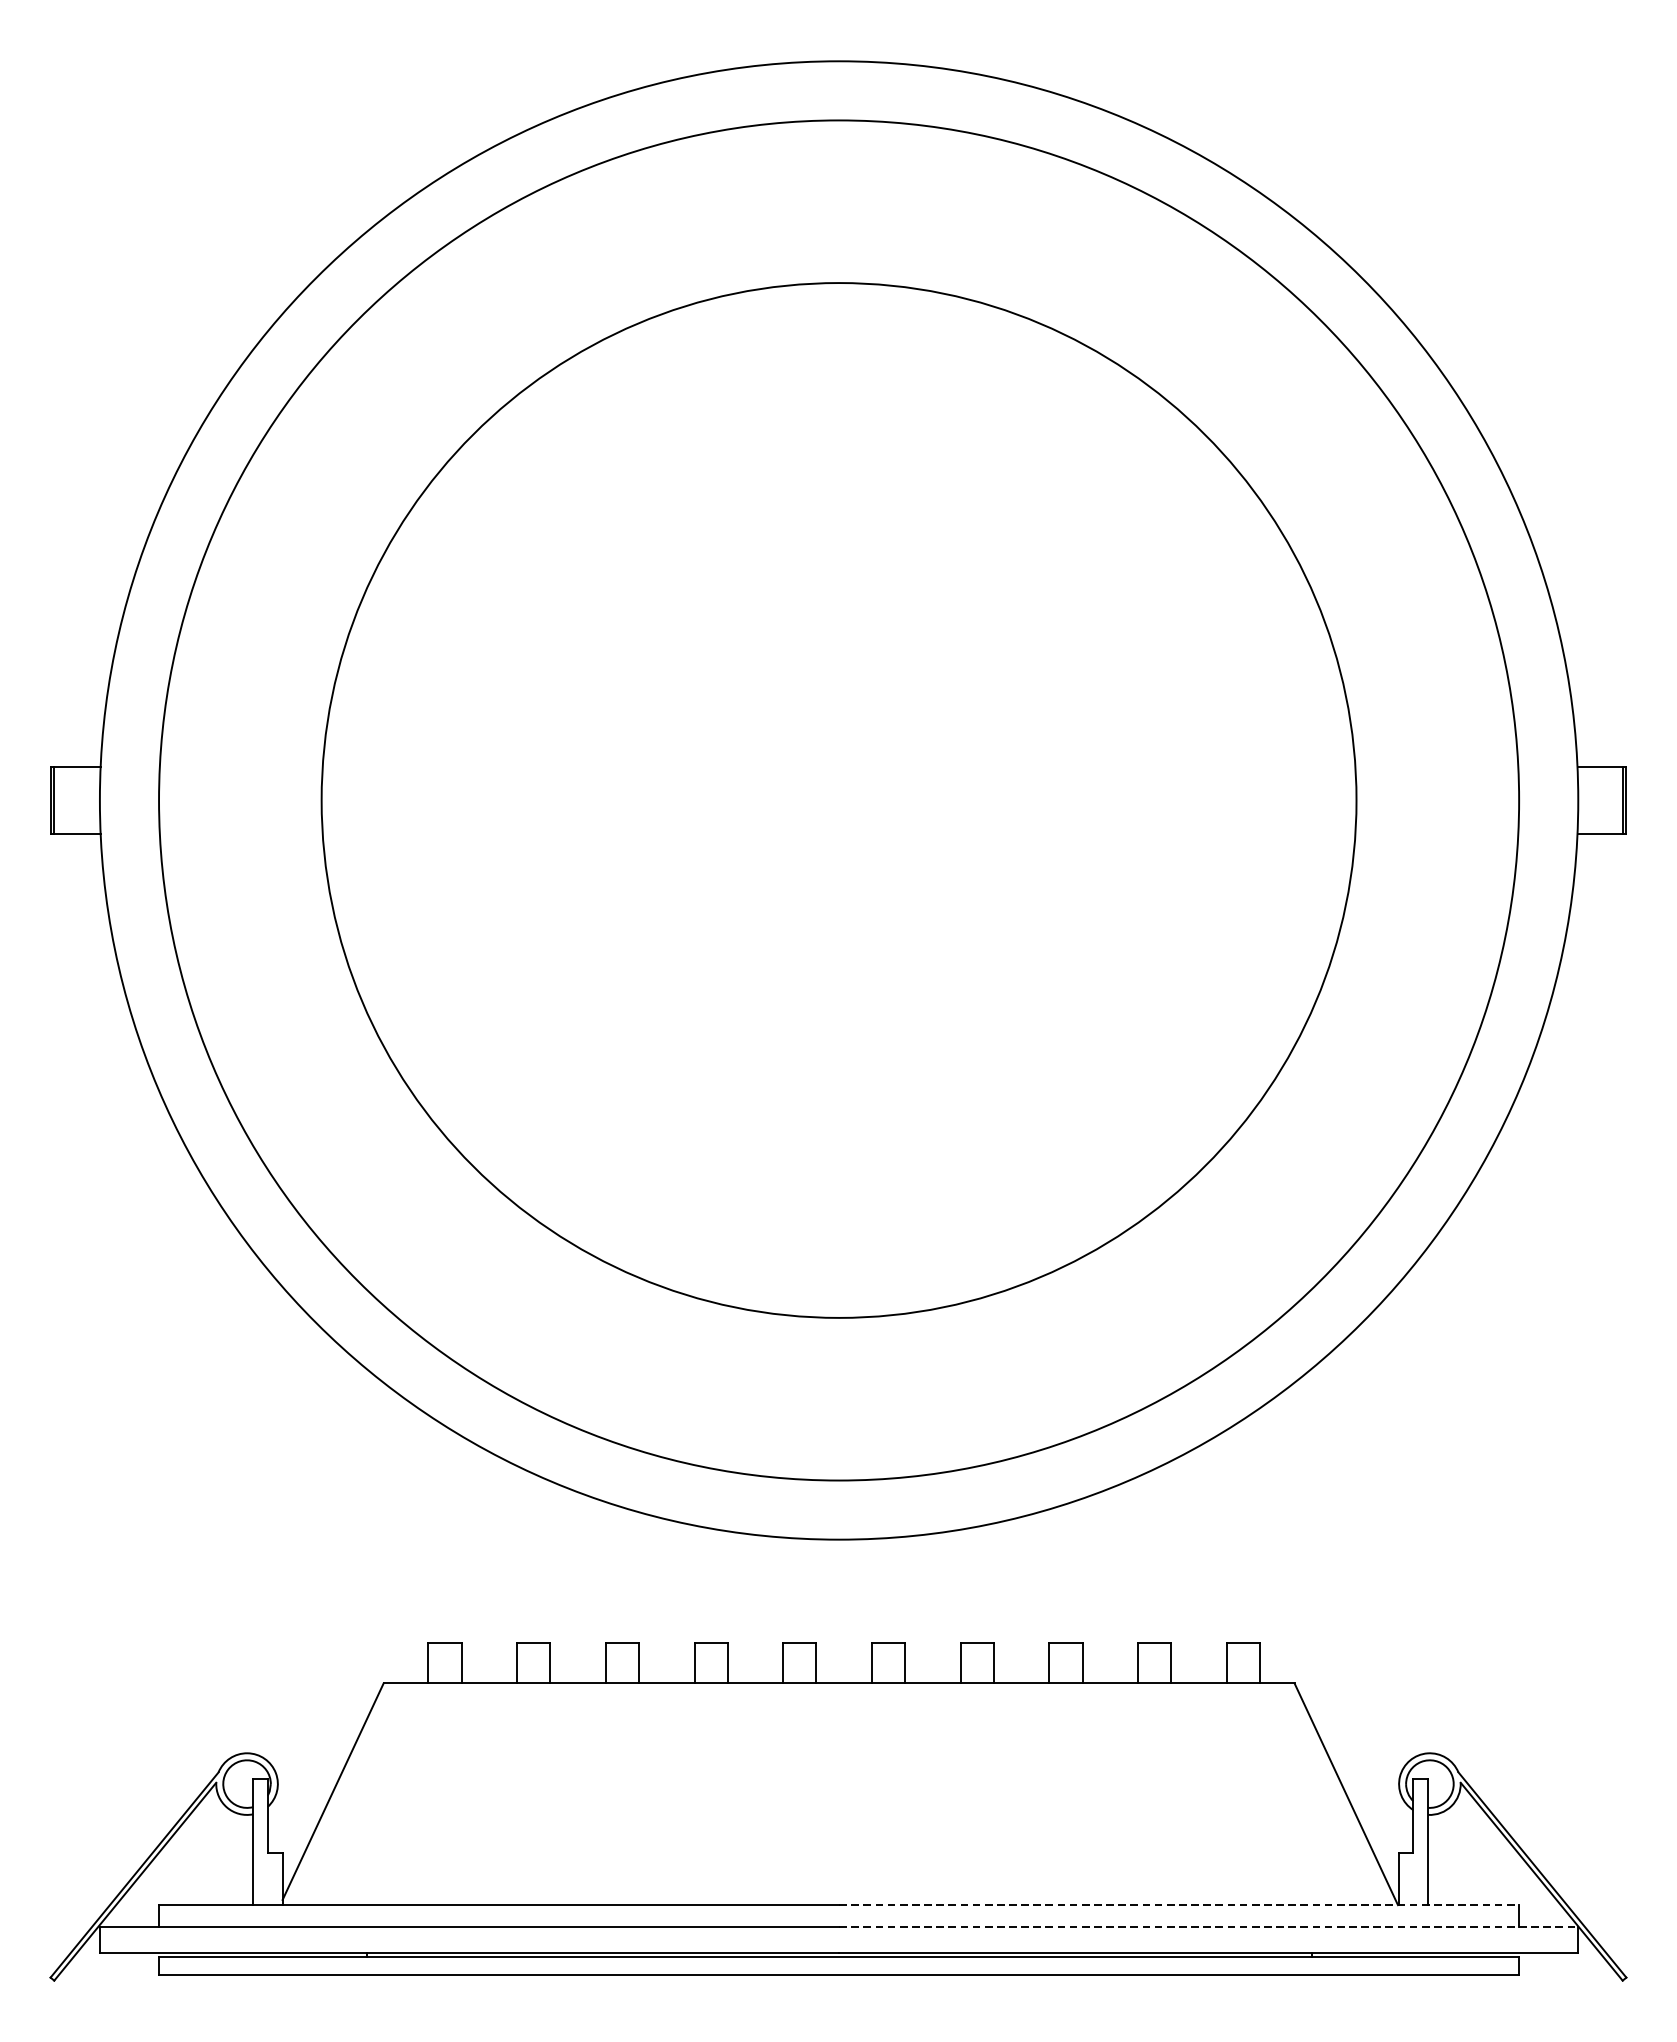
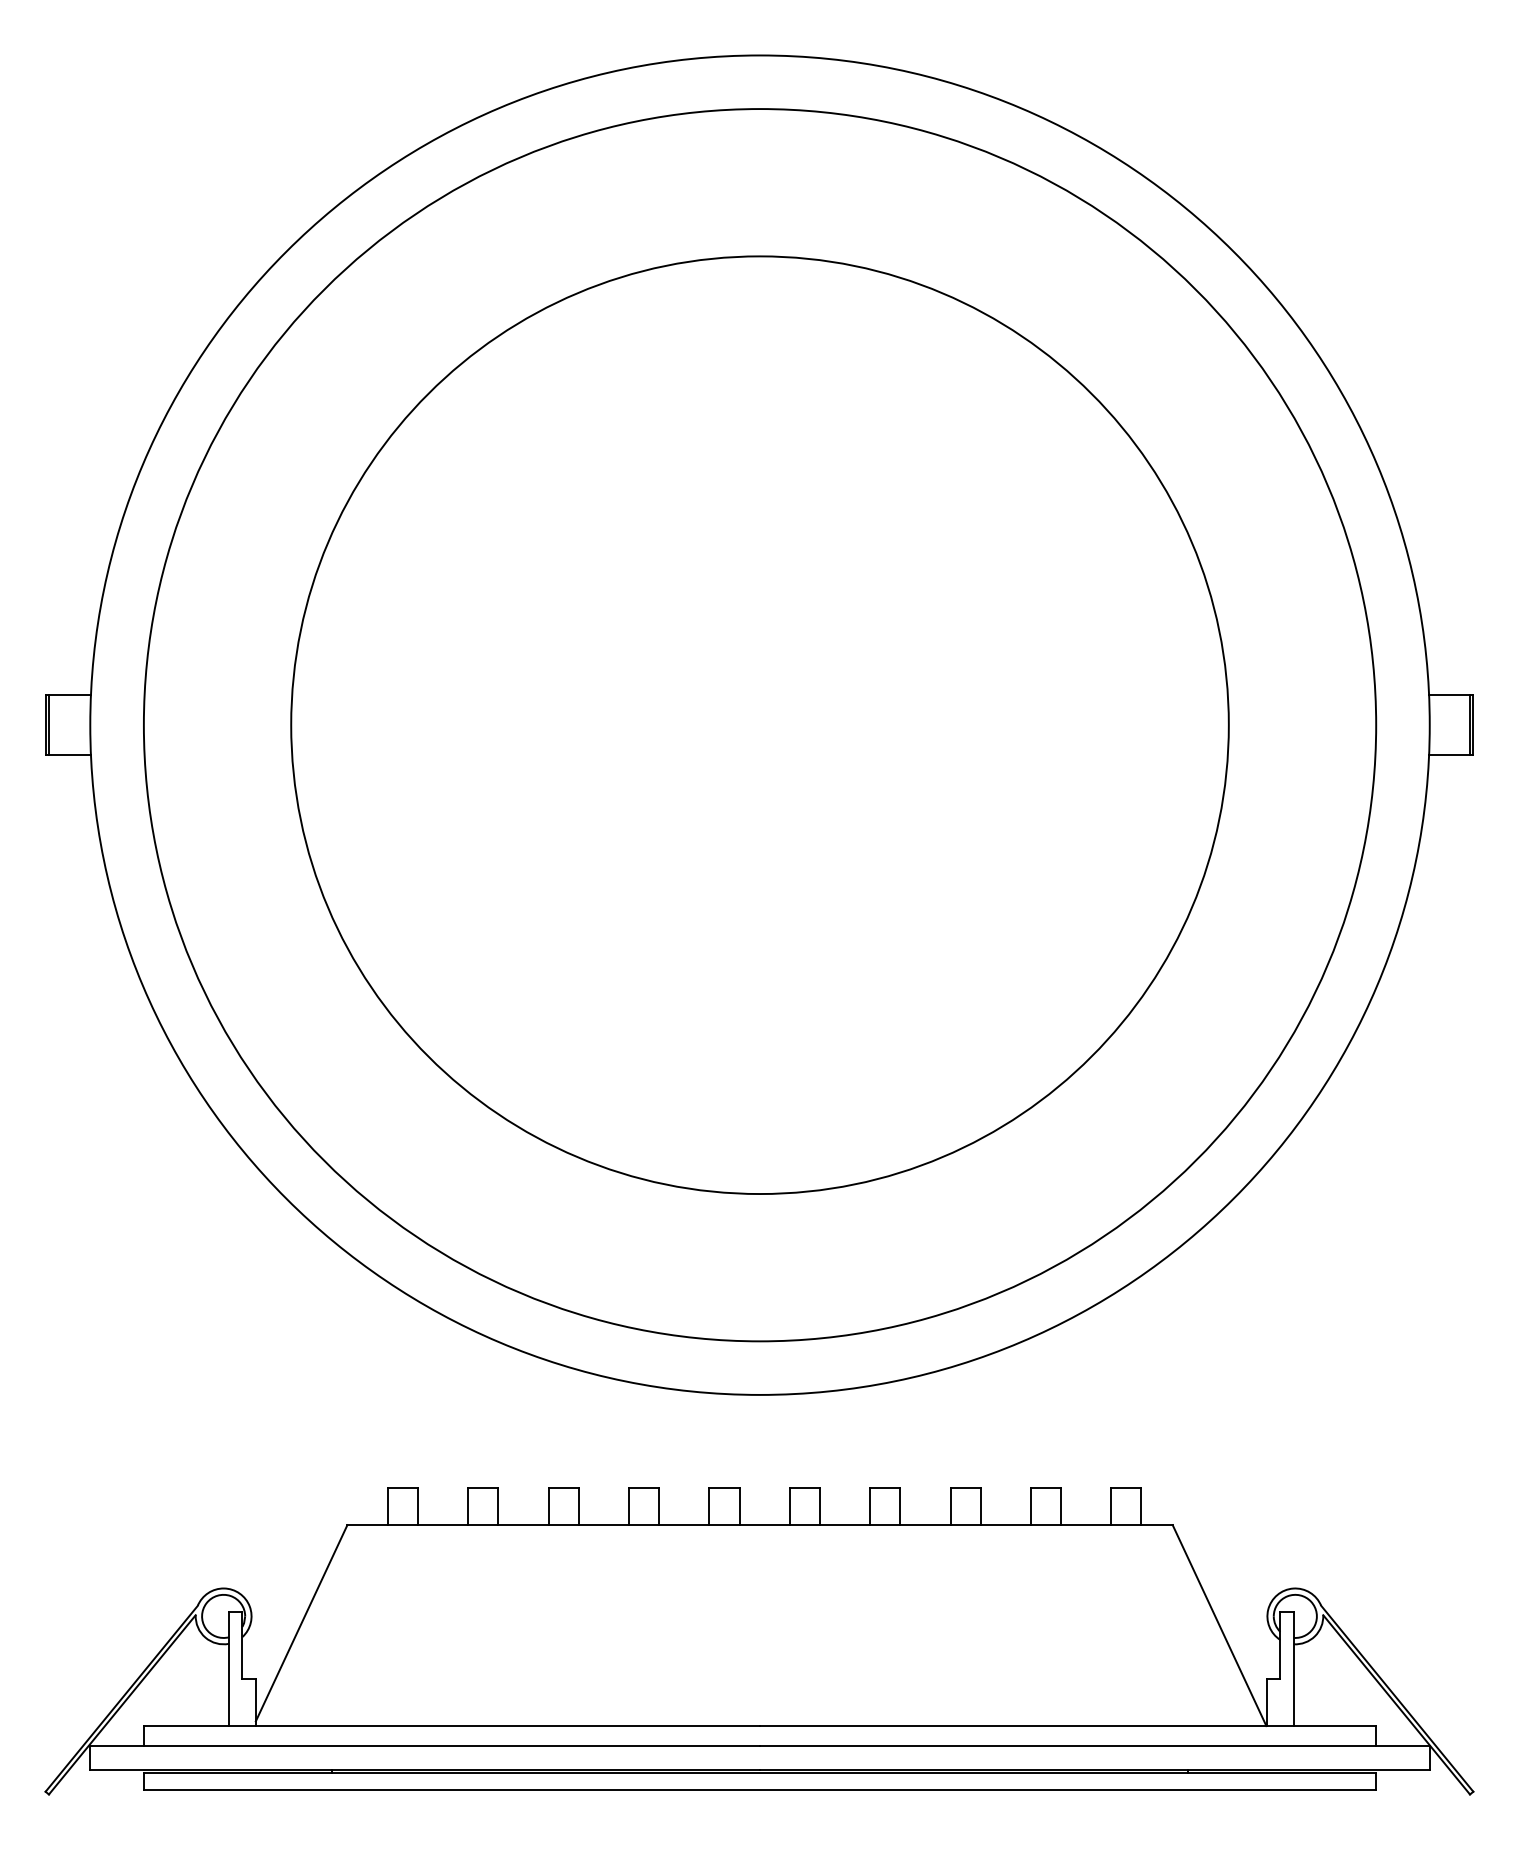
line: (1179, 1905) -> (1068, 1726), dashed -> solid
line: (1208, 1927) -> (1094, 1746), dashed -> solid

